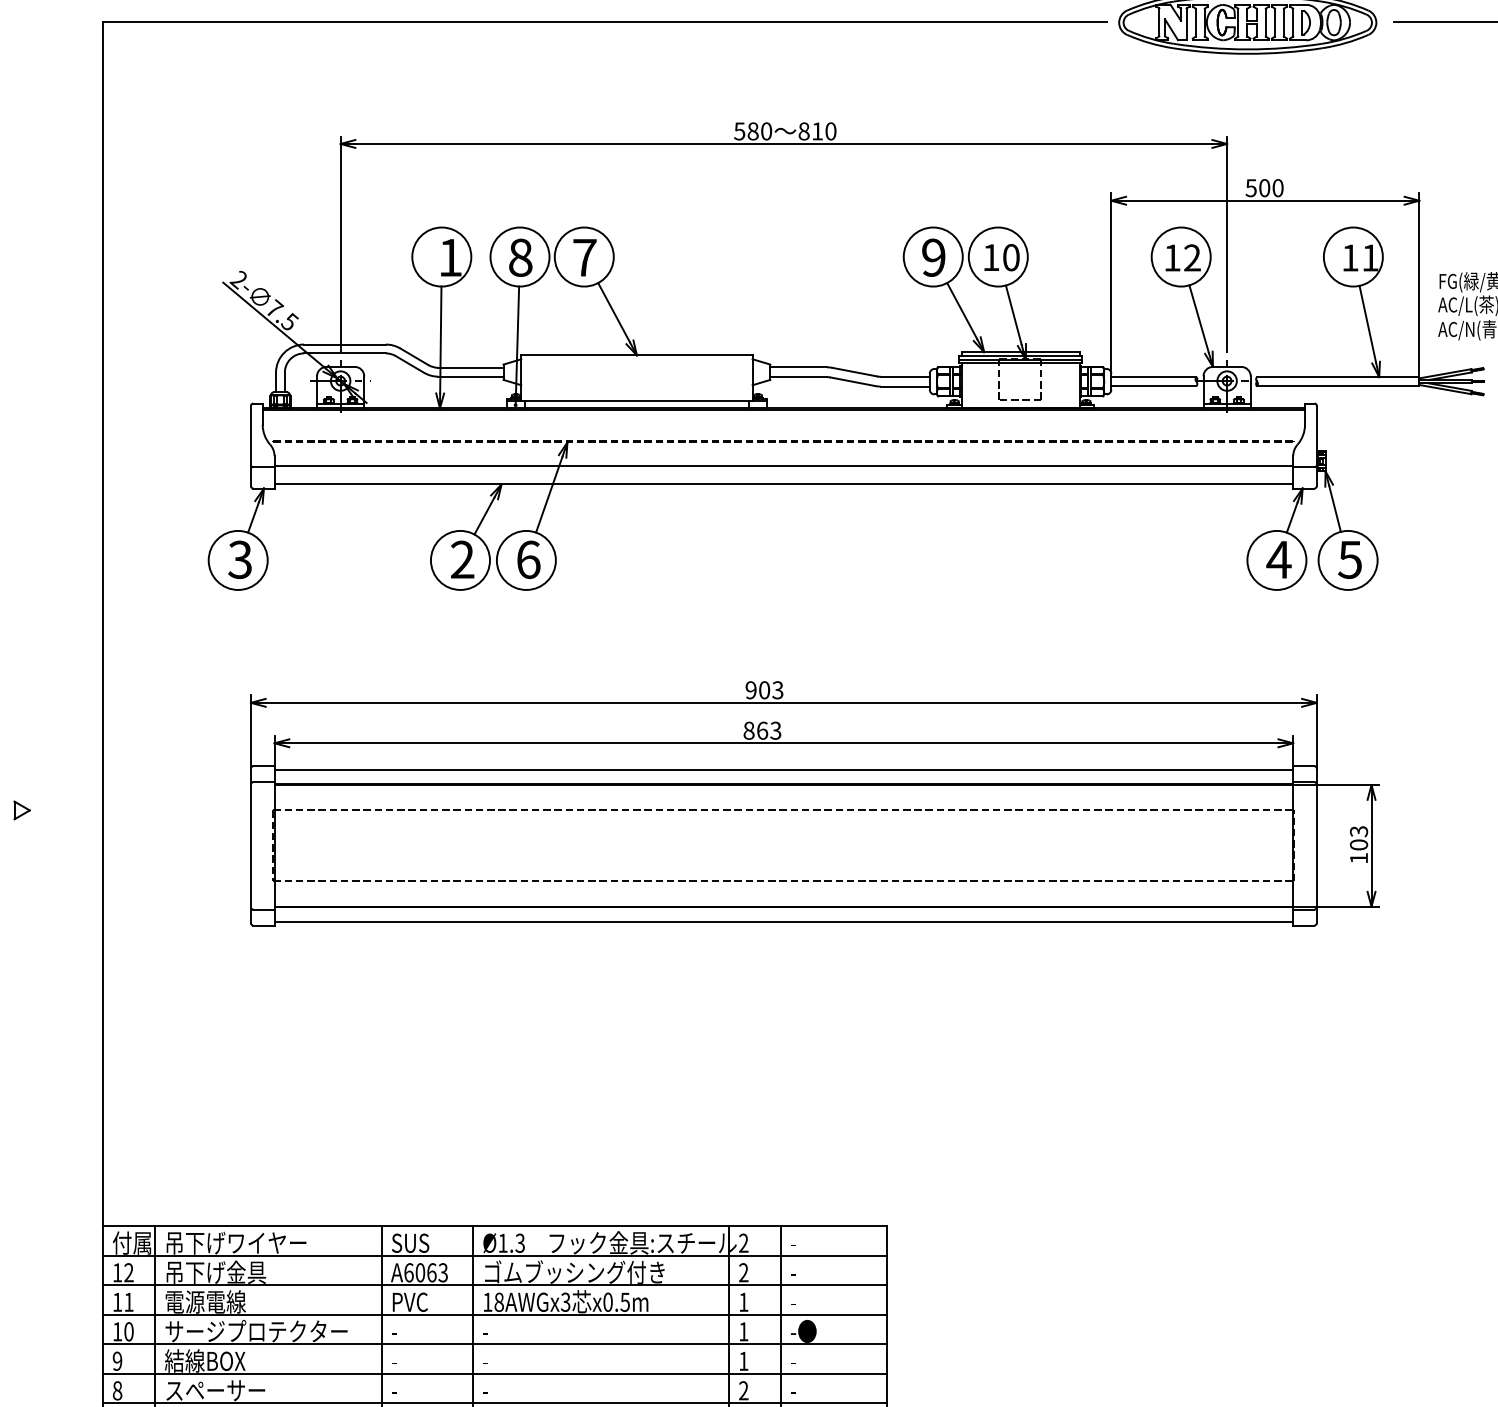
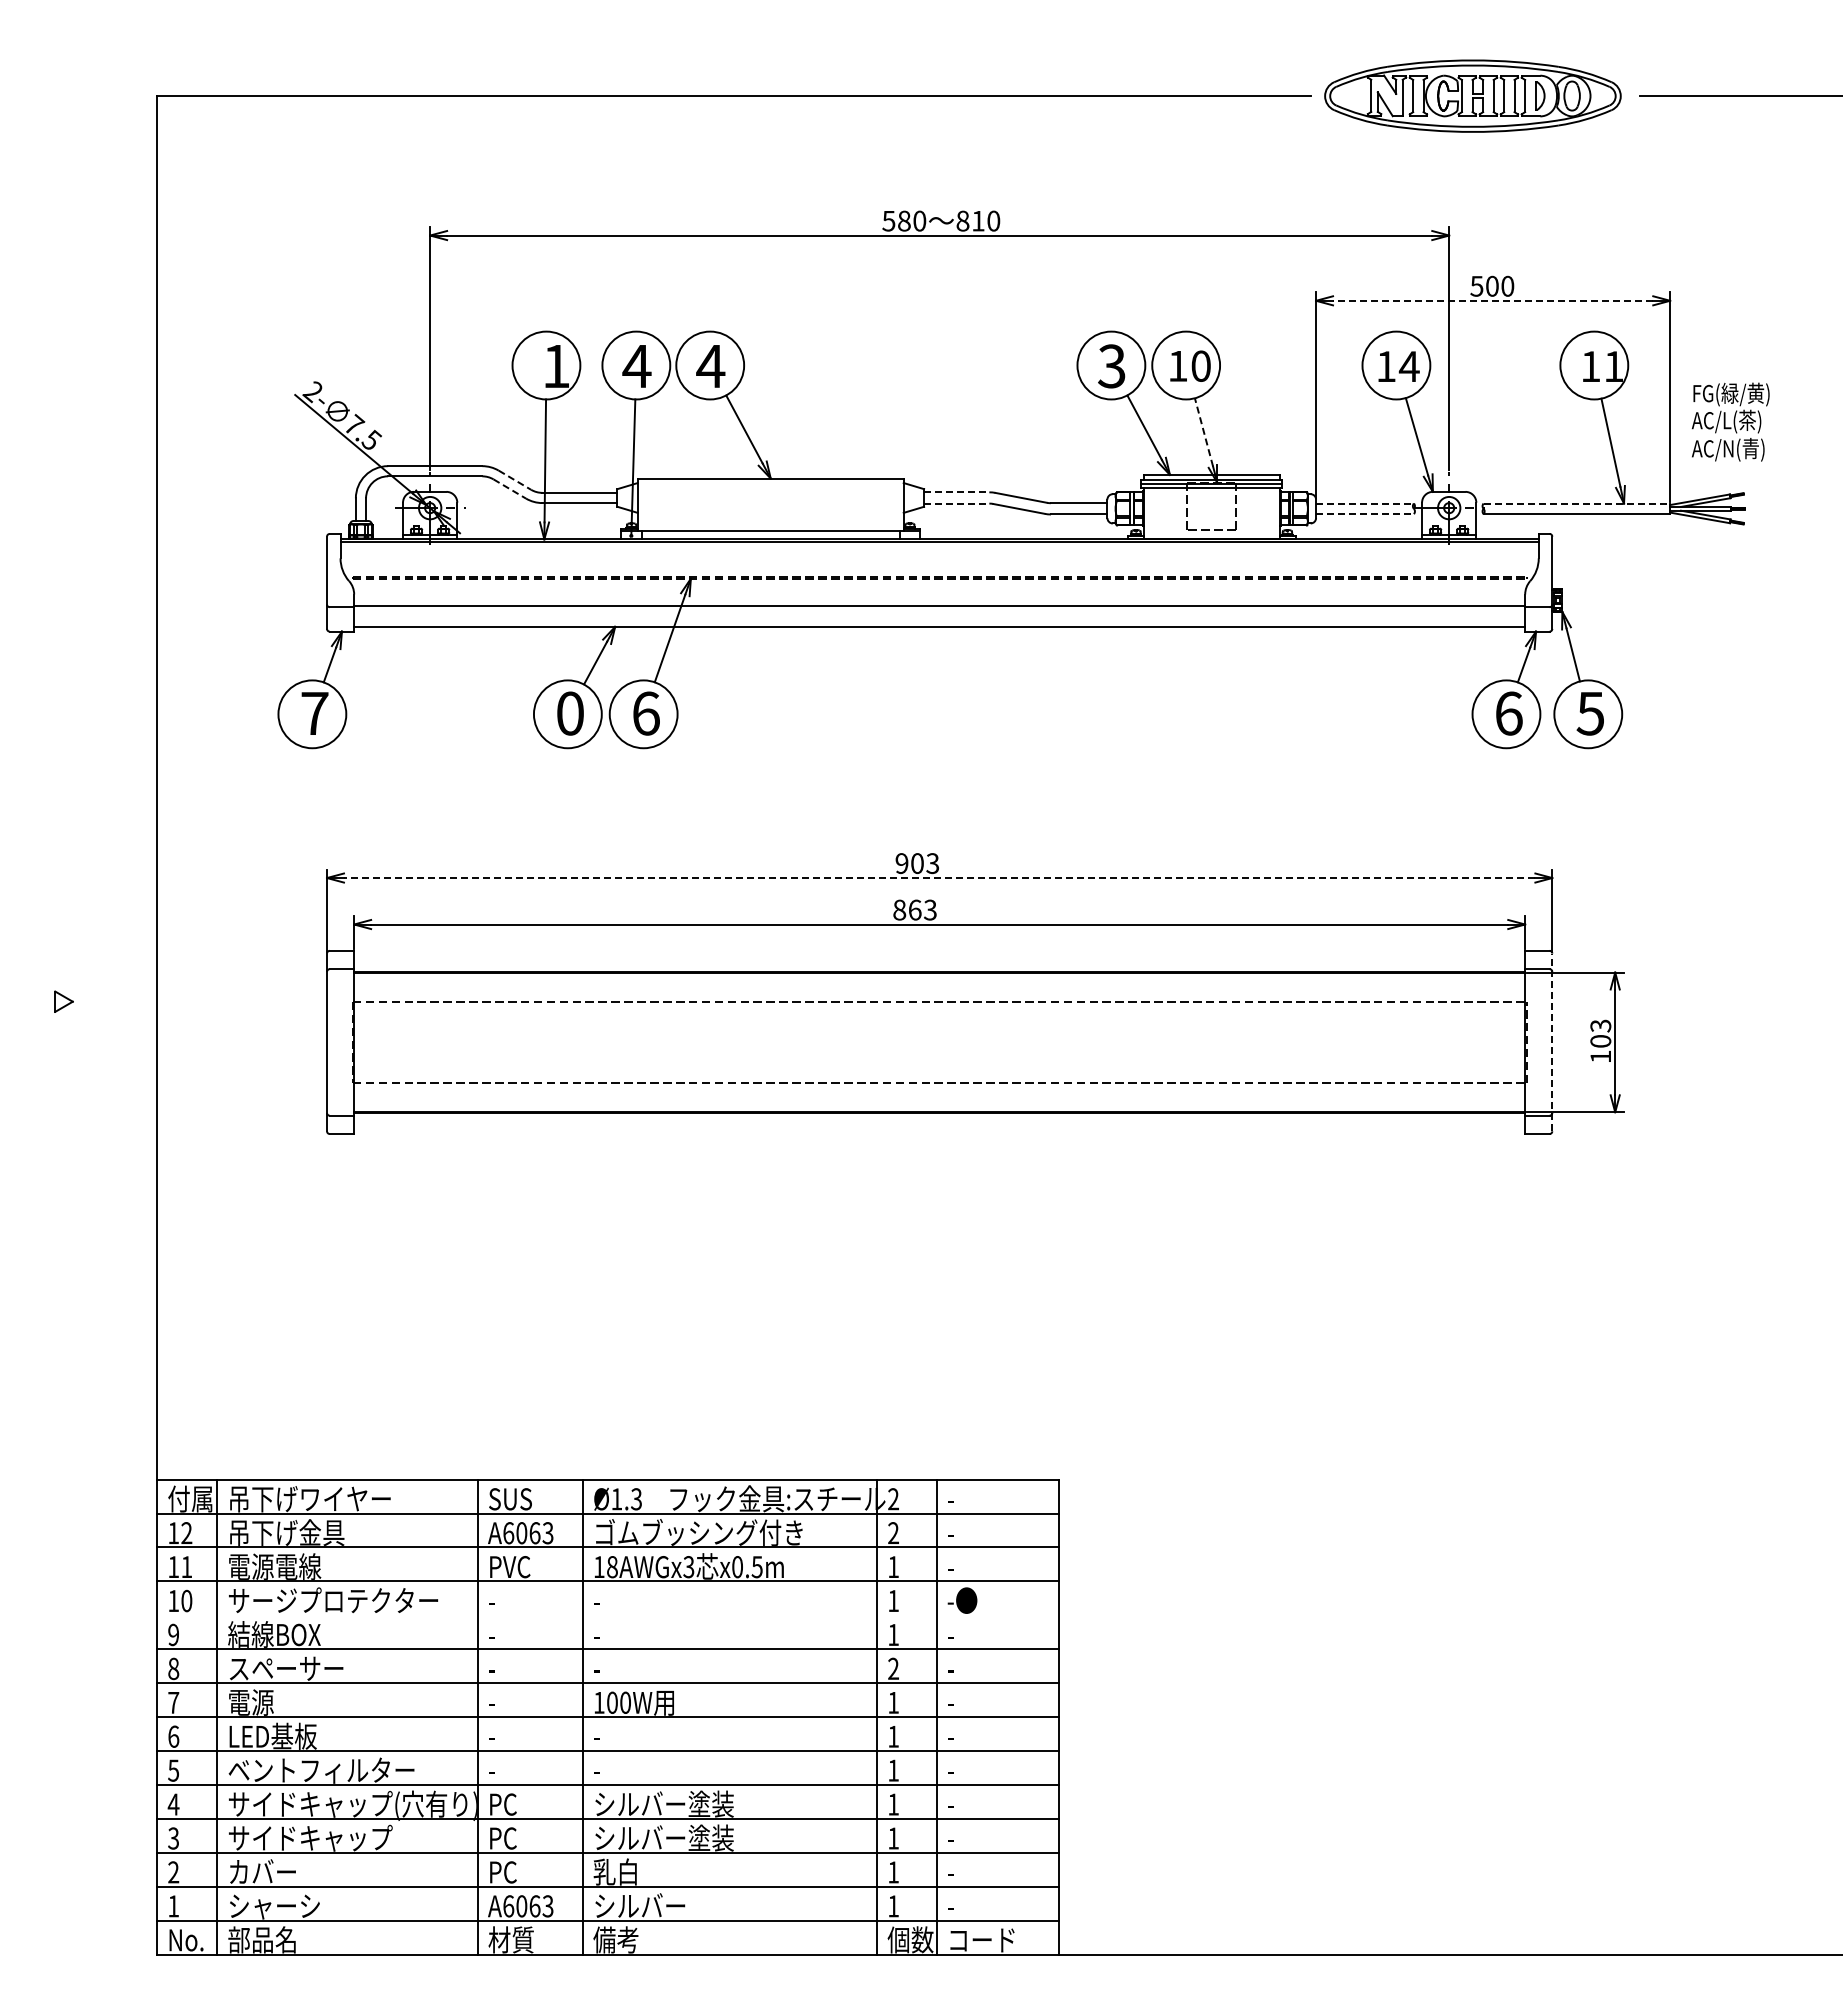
line: (1264, 200) -> (1492, 300), solid -> dashed
text: (520, 257) -> (636, 366), 8 -> 4
text: (584, 257) -> (710, 366), 7 -> 4
text: (933, 257) -> (1111, 366), 9 -> 3
text: (1191, 257) -> (1408, 365), 12 -> 14
line: (1013, 314) -> (1203, 431), solid -> dashed
line: (414, 357) -> (514, 480), solid -> dashed
line: (409, 364) -> (509, 488), solid -> dashed
line: (798, 367) -> (956, 492), solid -> dashed
line: (798, 377) -> (956, 503), solid -> dashed
line: (1154, 377) -> (1365, 503), solid -> dashed
line: (1338, 377) -> (1577, 503), solid -> dashed
line: (1154, 386) -> (1365, 514), solid -> dashed
text: (240, 559) -> (314, 713), 3 -> 7
text: (462, 559) -> (570, 713), 2 -> 0
text: (1278, 559) -> (1508, 713), 4 -> 6
line: (783, 703) -> (939, 878), solid -> dashed
line: (783, 769) -> (939, 954), removed
line: (1316, 845) -> (1552, 1042), solid -> dashed
line: (783, 921) -> (939, 1129), removed
line: (494, 1344) -> (607, 1615), removed

